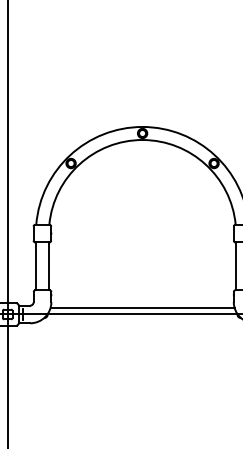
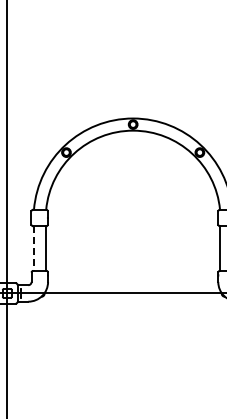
line: (35, 267) -> (33, 249), solid -> dashed
line: (141, 308) -> (132, 287), removed

